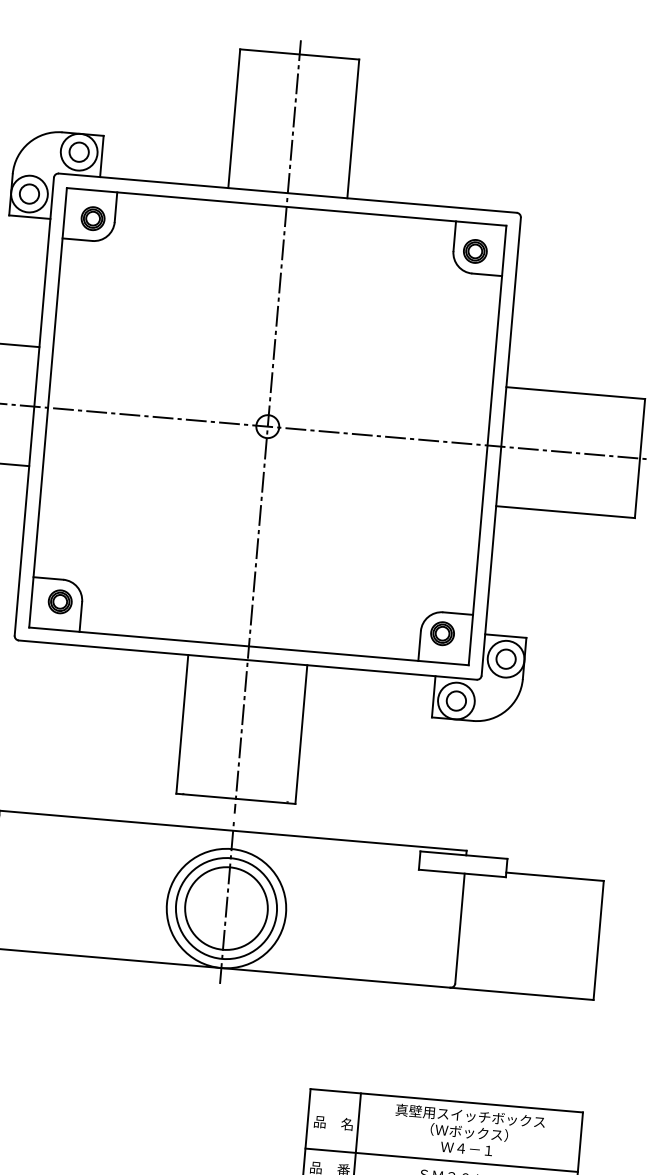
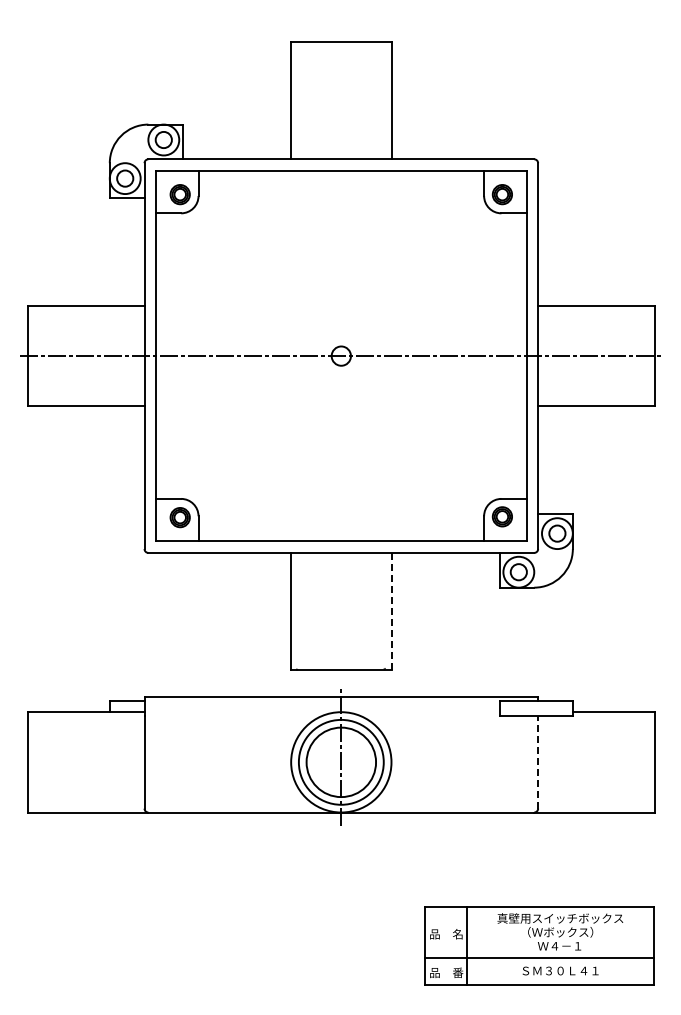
line: (267, 427) -> (341, 356), removed
line: (301, 734) -> (391, 611), solid -> dashed
line: (460, 927) -> (538, 761), solid -> dashed

